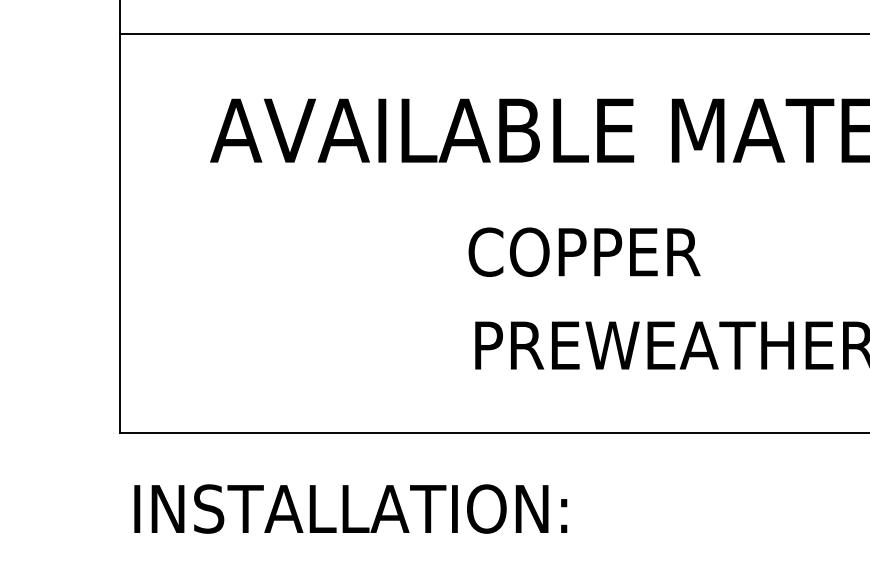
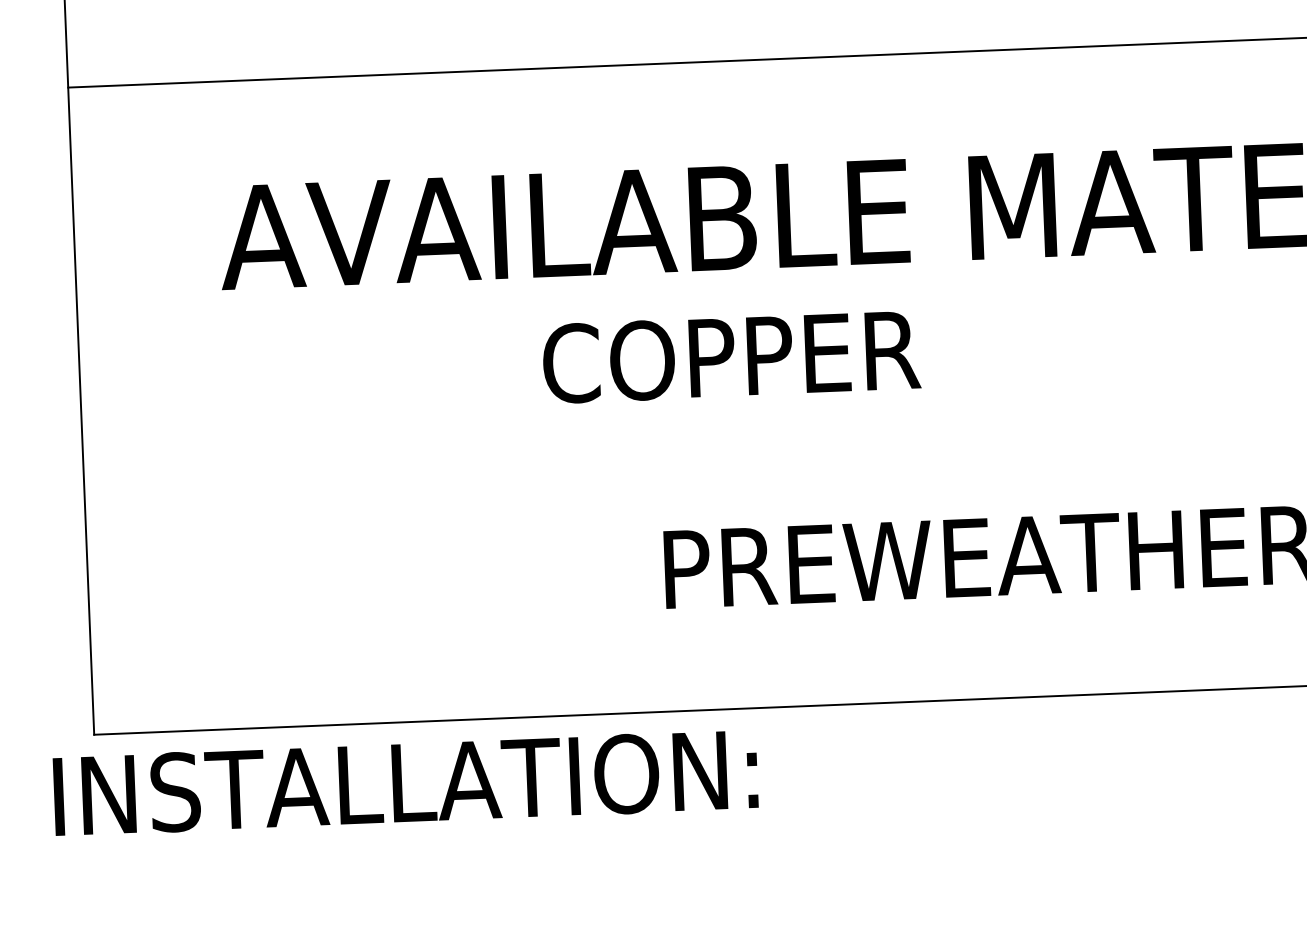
text: (584, 251) -> (731, 355), moved
text: (350, 508) -> (405, 782), moved

